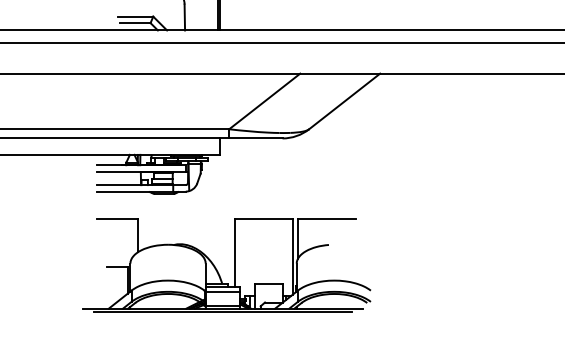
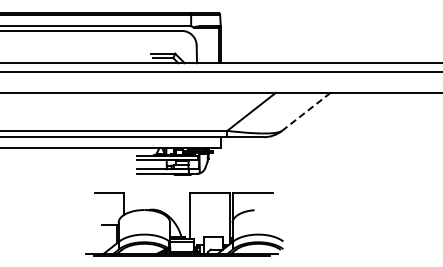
line: (344, 100) -> (306, 111), solid -> dashed
part: (226, 265) -> (184, 224), moved

